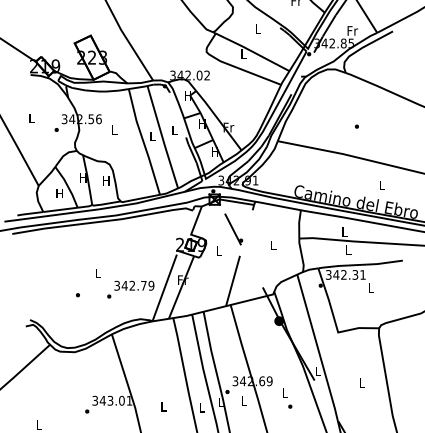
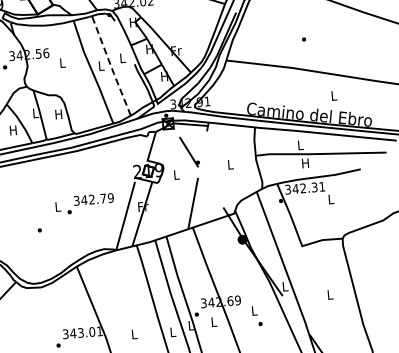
line: (162, 137) -> (111, 66), solid -> dashed
text: (83, 177) -> (35, 112), H -> L
text: (348, 249) -> (305, 162), L -> H
text: (130, 289) -> (90, 203), moved

